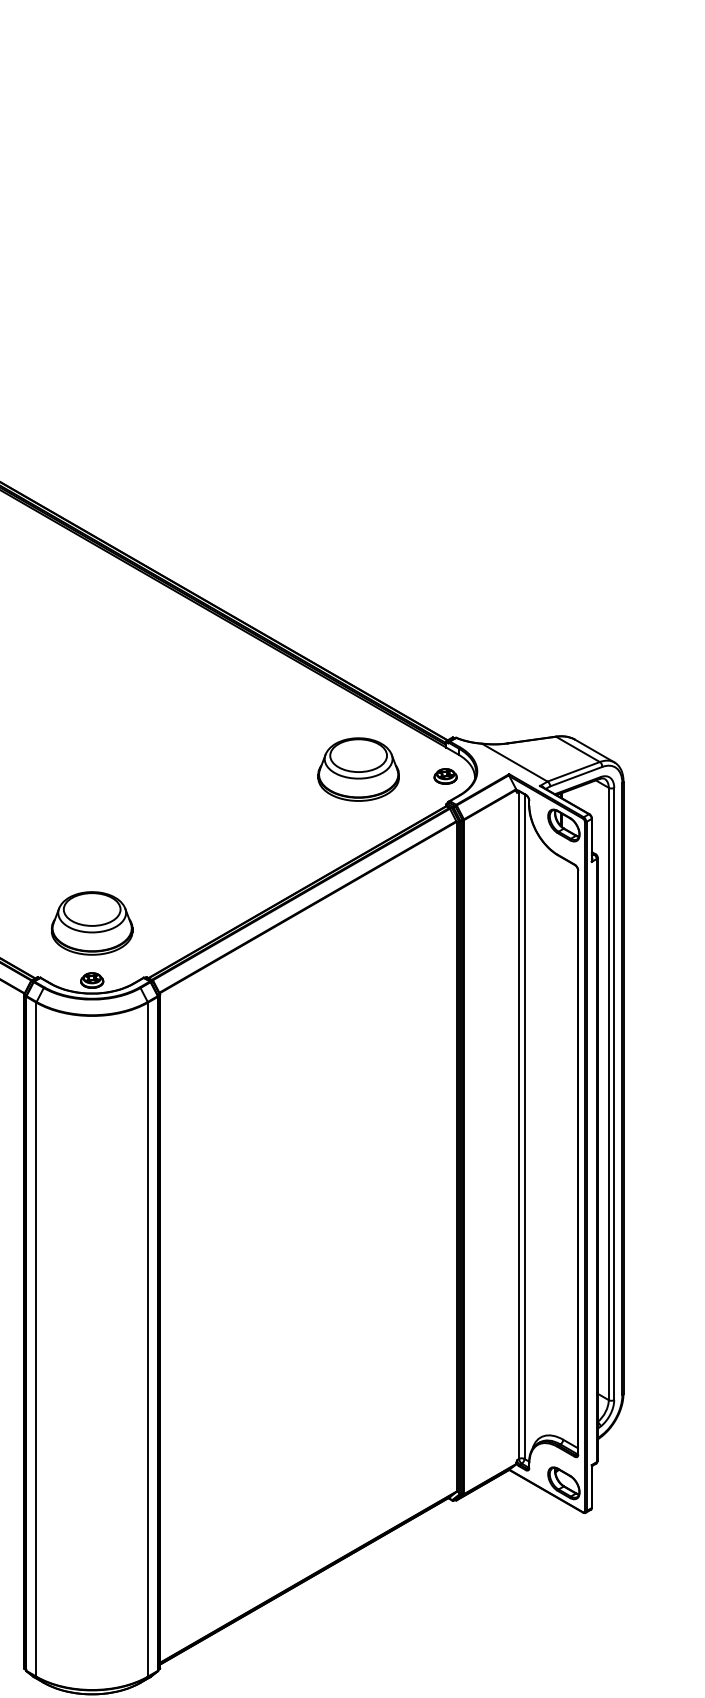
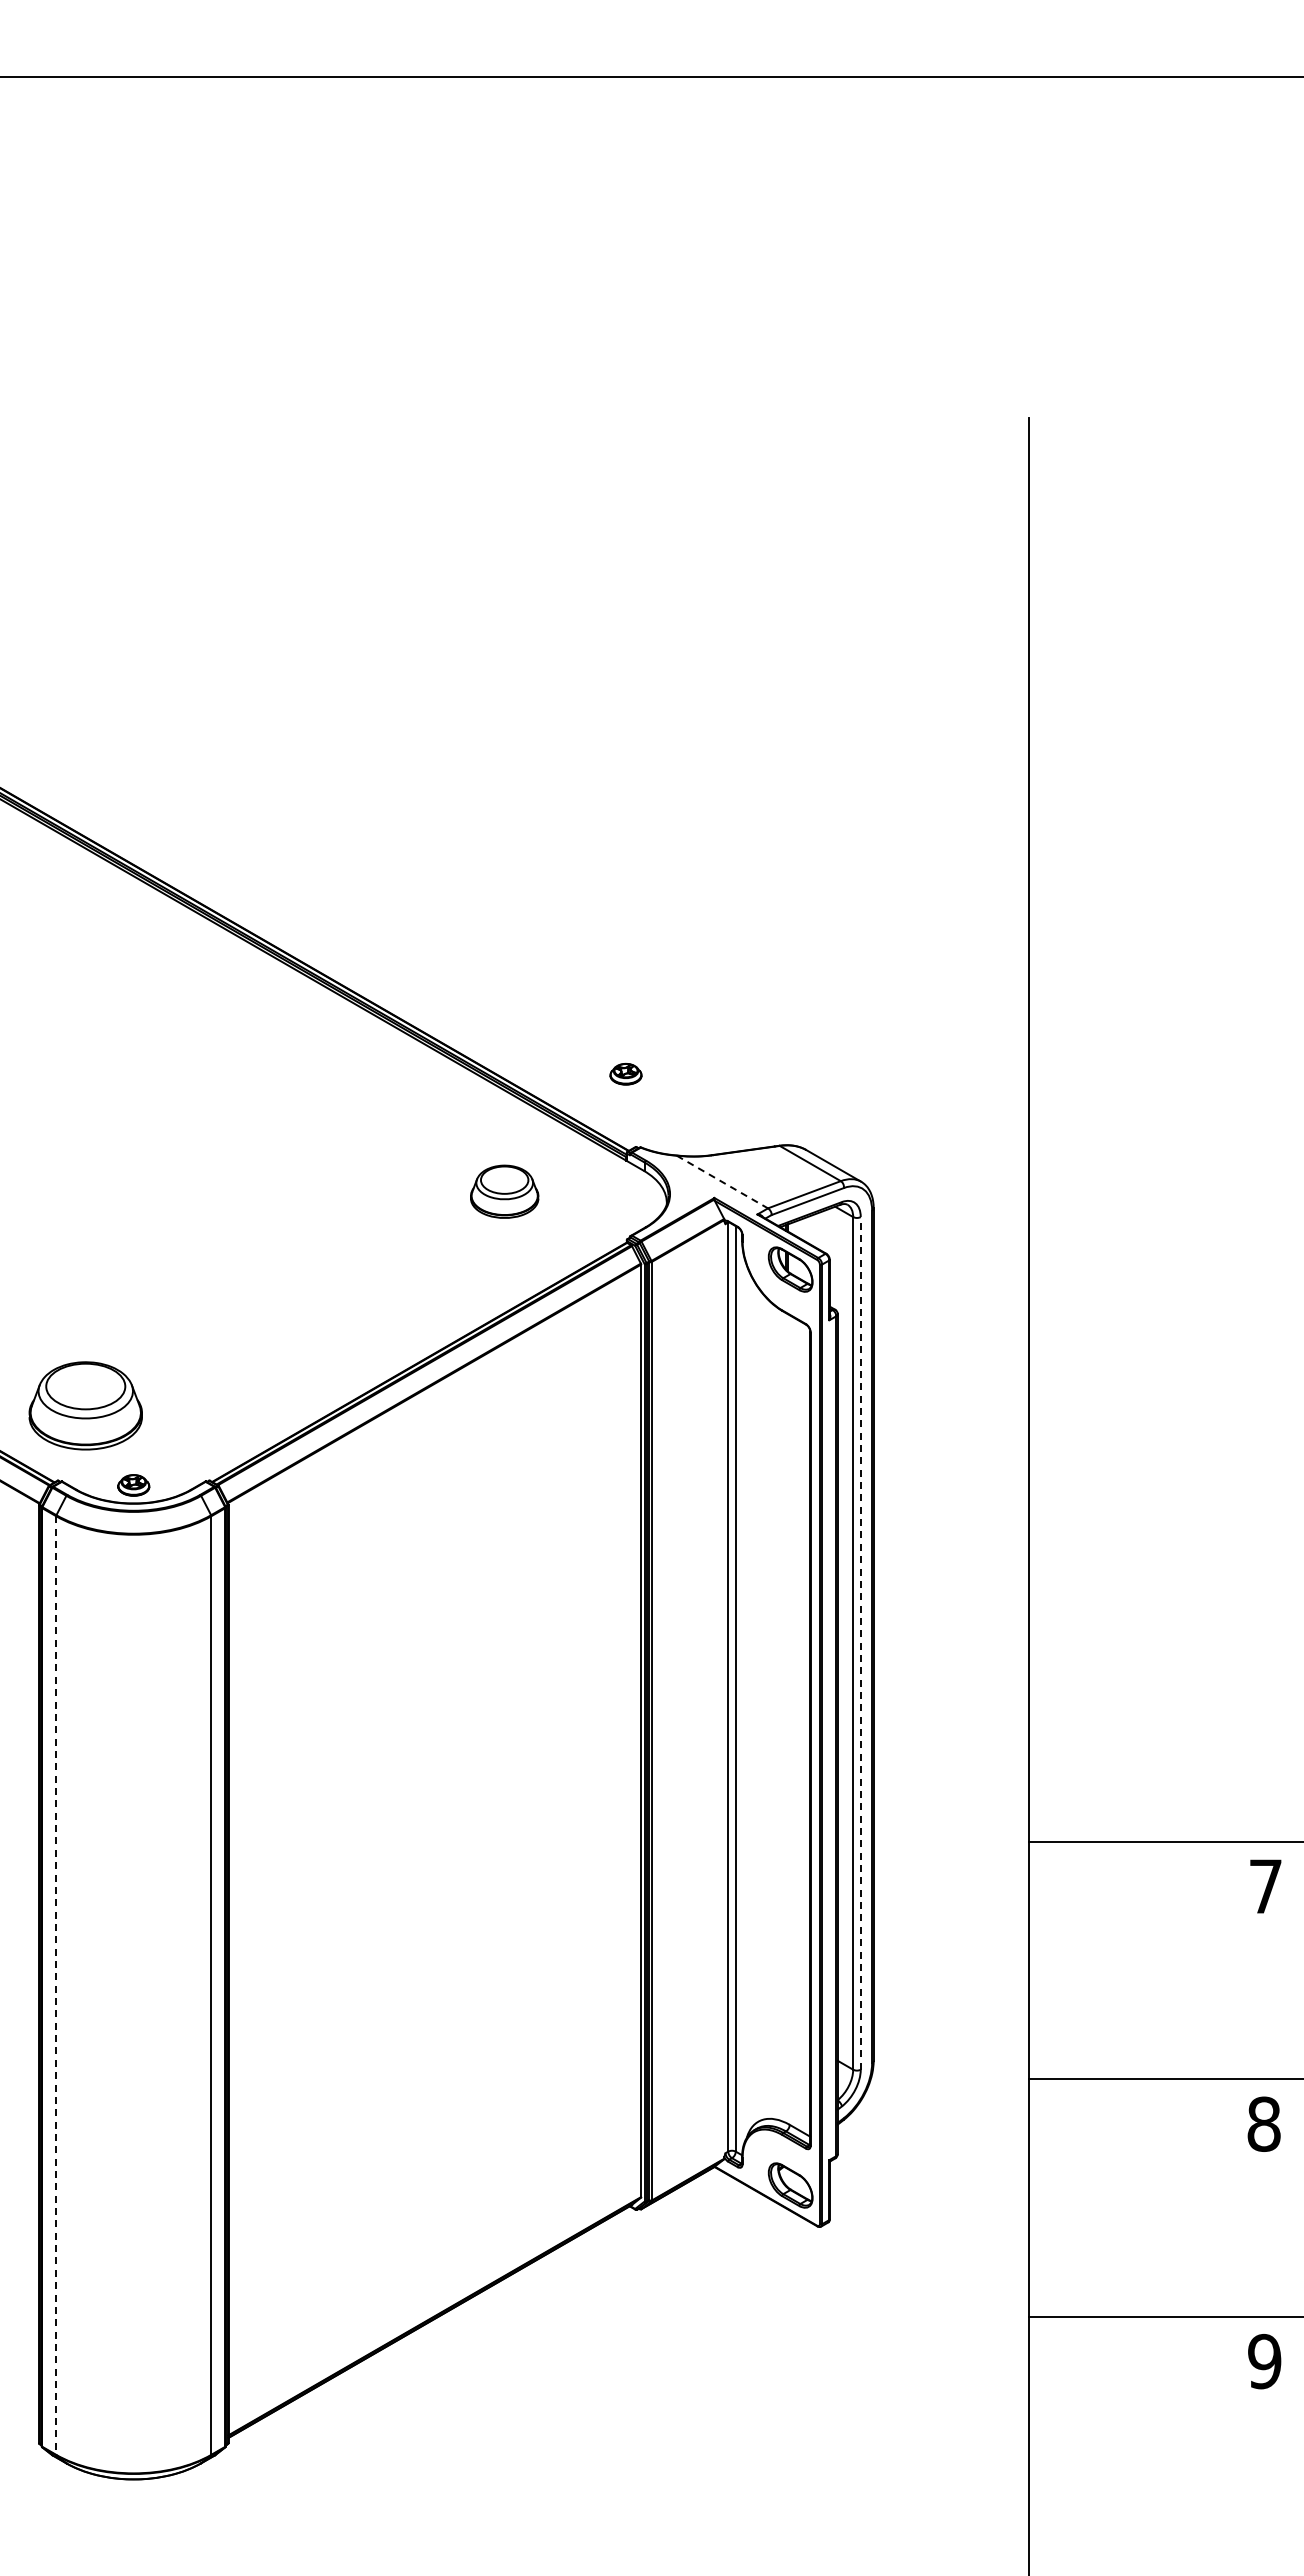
line: (514, 763) -> (722, 1182), solid -> dashed
part: (358, 769) -> (504, 1191), size x0.6
part: (445, 776) -> (625, 1074), moved
part: (91, 923) -> (85, 1405), moved
line: (614, 1093) -> (860, 1642), solid -> dashed
line: (36, 1340) -> (56, 1986), solid -> dashed

